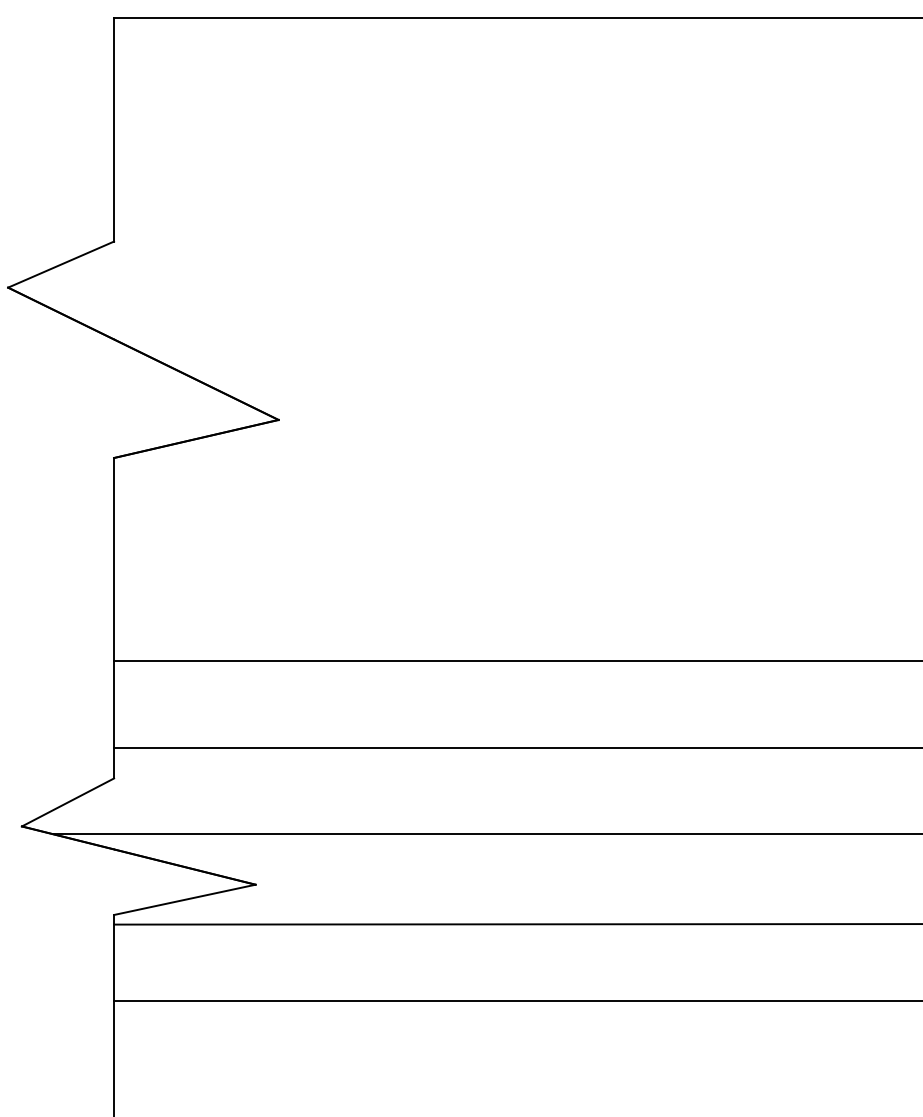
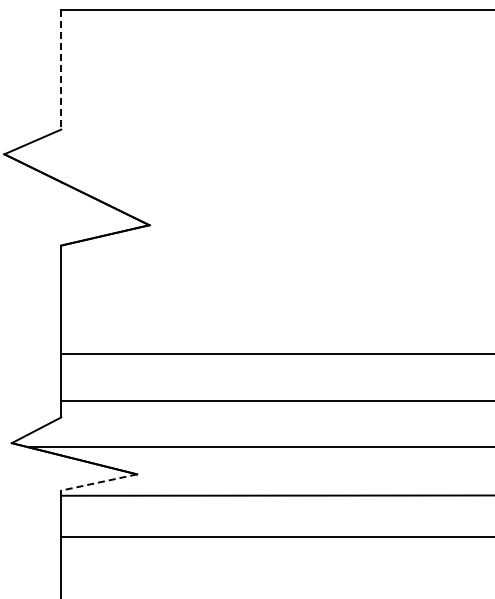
line: (114, 129) -> (61, 69), solid -> dashed
line: (185, 899) -> (99, 482), solid -> dashed

